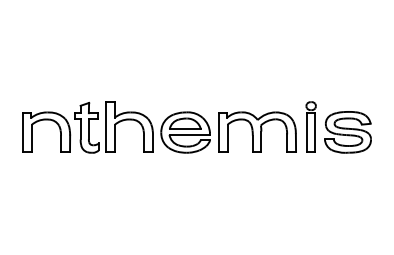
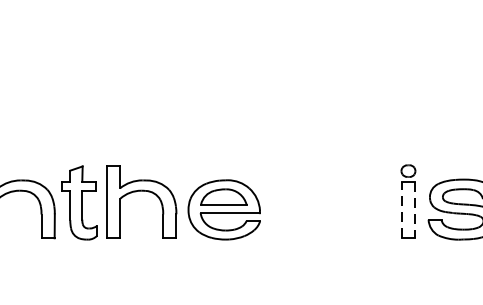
part: (257, 131) -> (329, 208), removed
line: (306, 132) -> (401, 209), solid -> dashed
line: (315, 133) -> (414, 211), solid -> dashed

